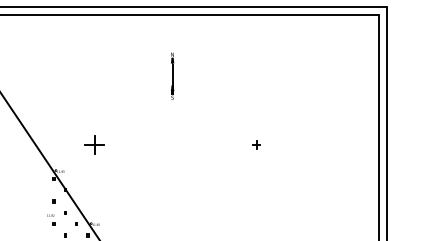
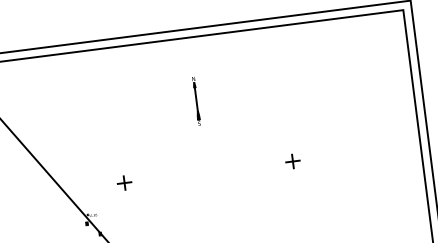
part: (94, 144) -> (124, 182), size x0.71
part: (256, 144) -> (292, 161), size x1.67

